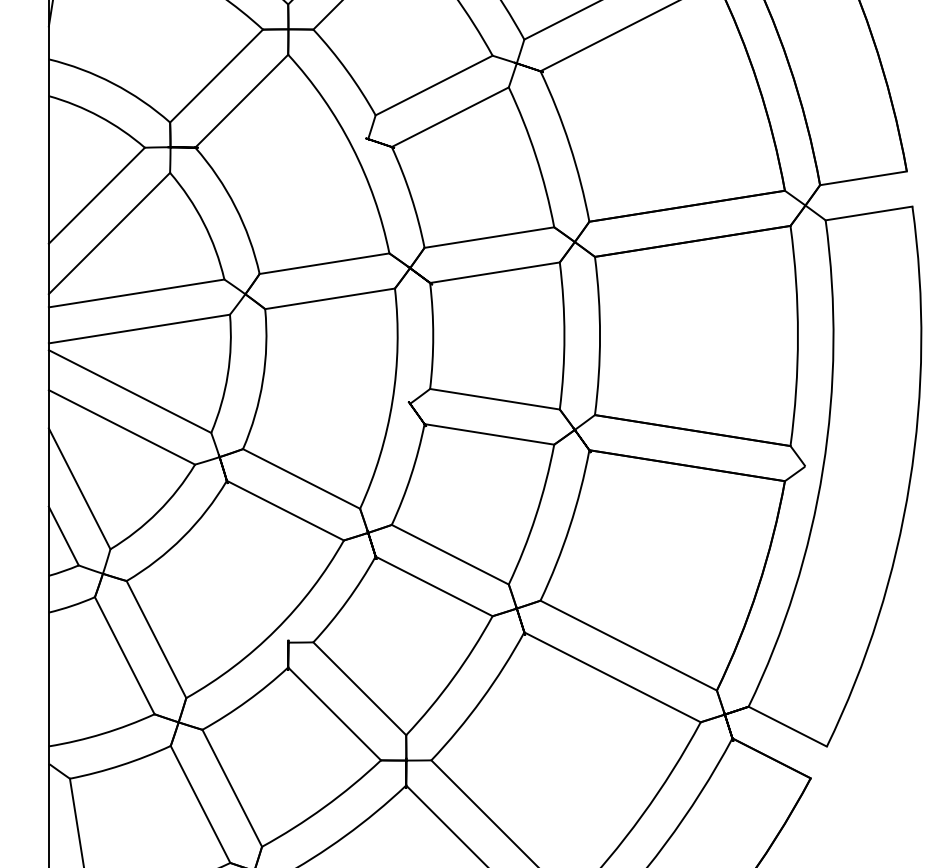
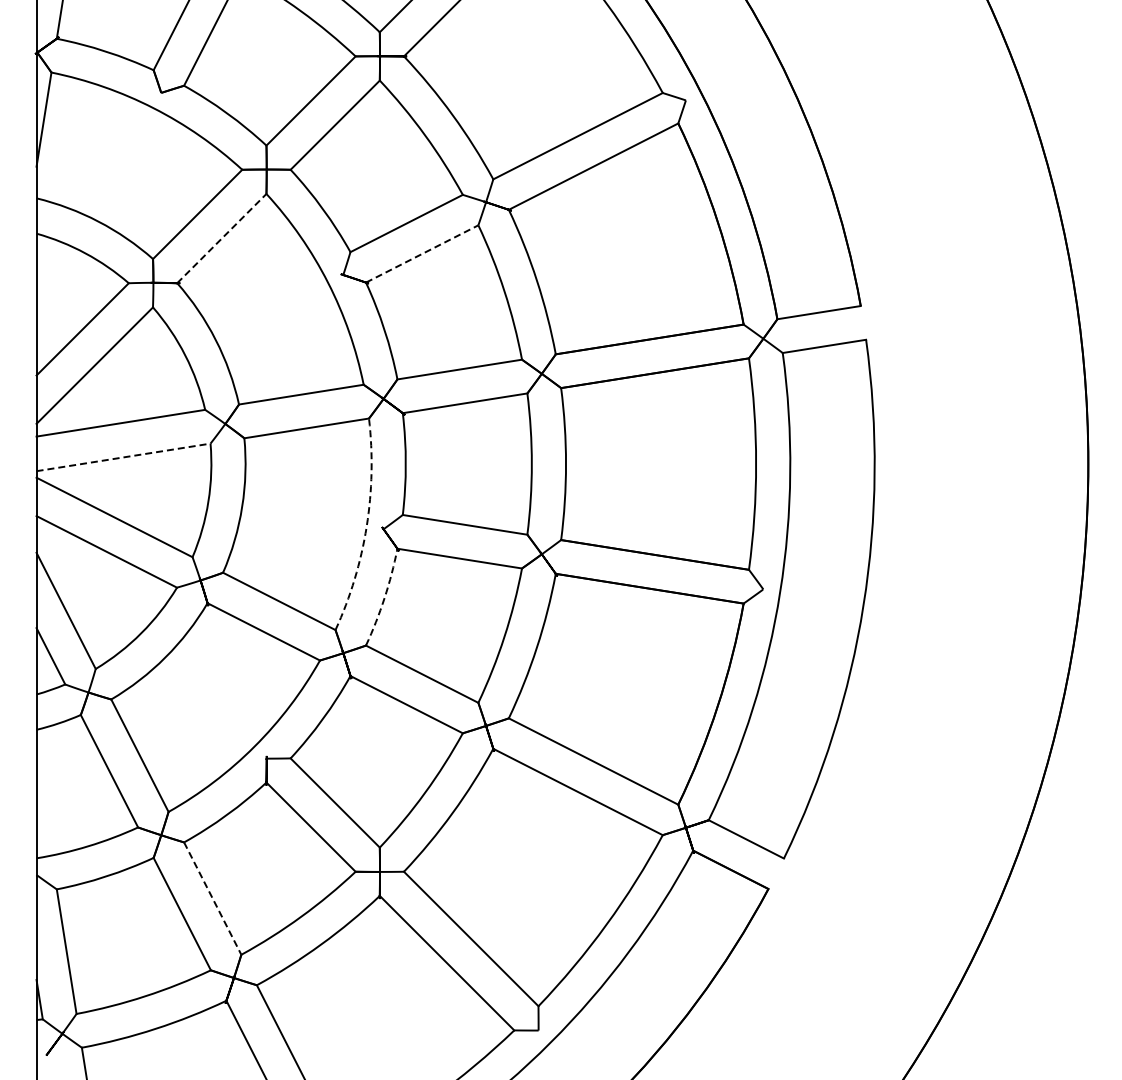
line: (242, 101) -> (222, 238), solid -> dashed
line: (450, 116) -> (422, 253), solid -> dashed
line: (140, 329) -> (124, 457), solid -> dashed
arc: (392, 400) -> (366, 526), solid -> dashed
arc: (411, 475) -> (384, 598), solid -> dashed
line: (232, 789) -> (212, 899), solid -> dashed

